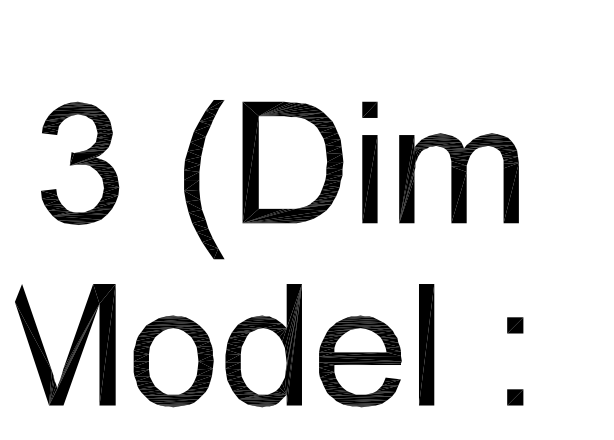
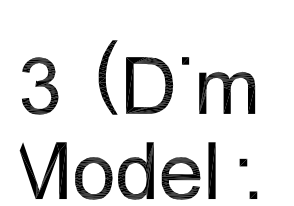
part: (80, 162) -> (40, 85), moved
part: (369, 177) -> (185, 92), removed
part: (202, 179) -> (107, 77), moved
part: (515, 325) -> (243, 162), moved

